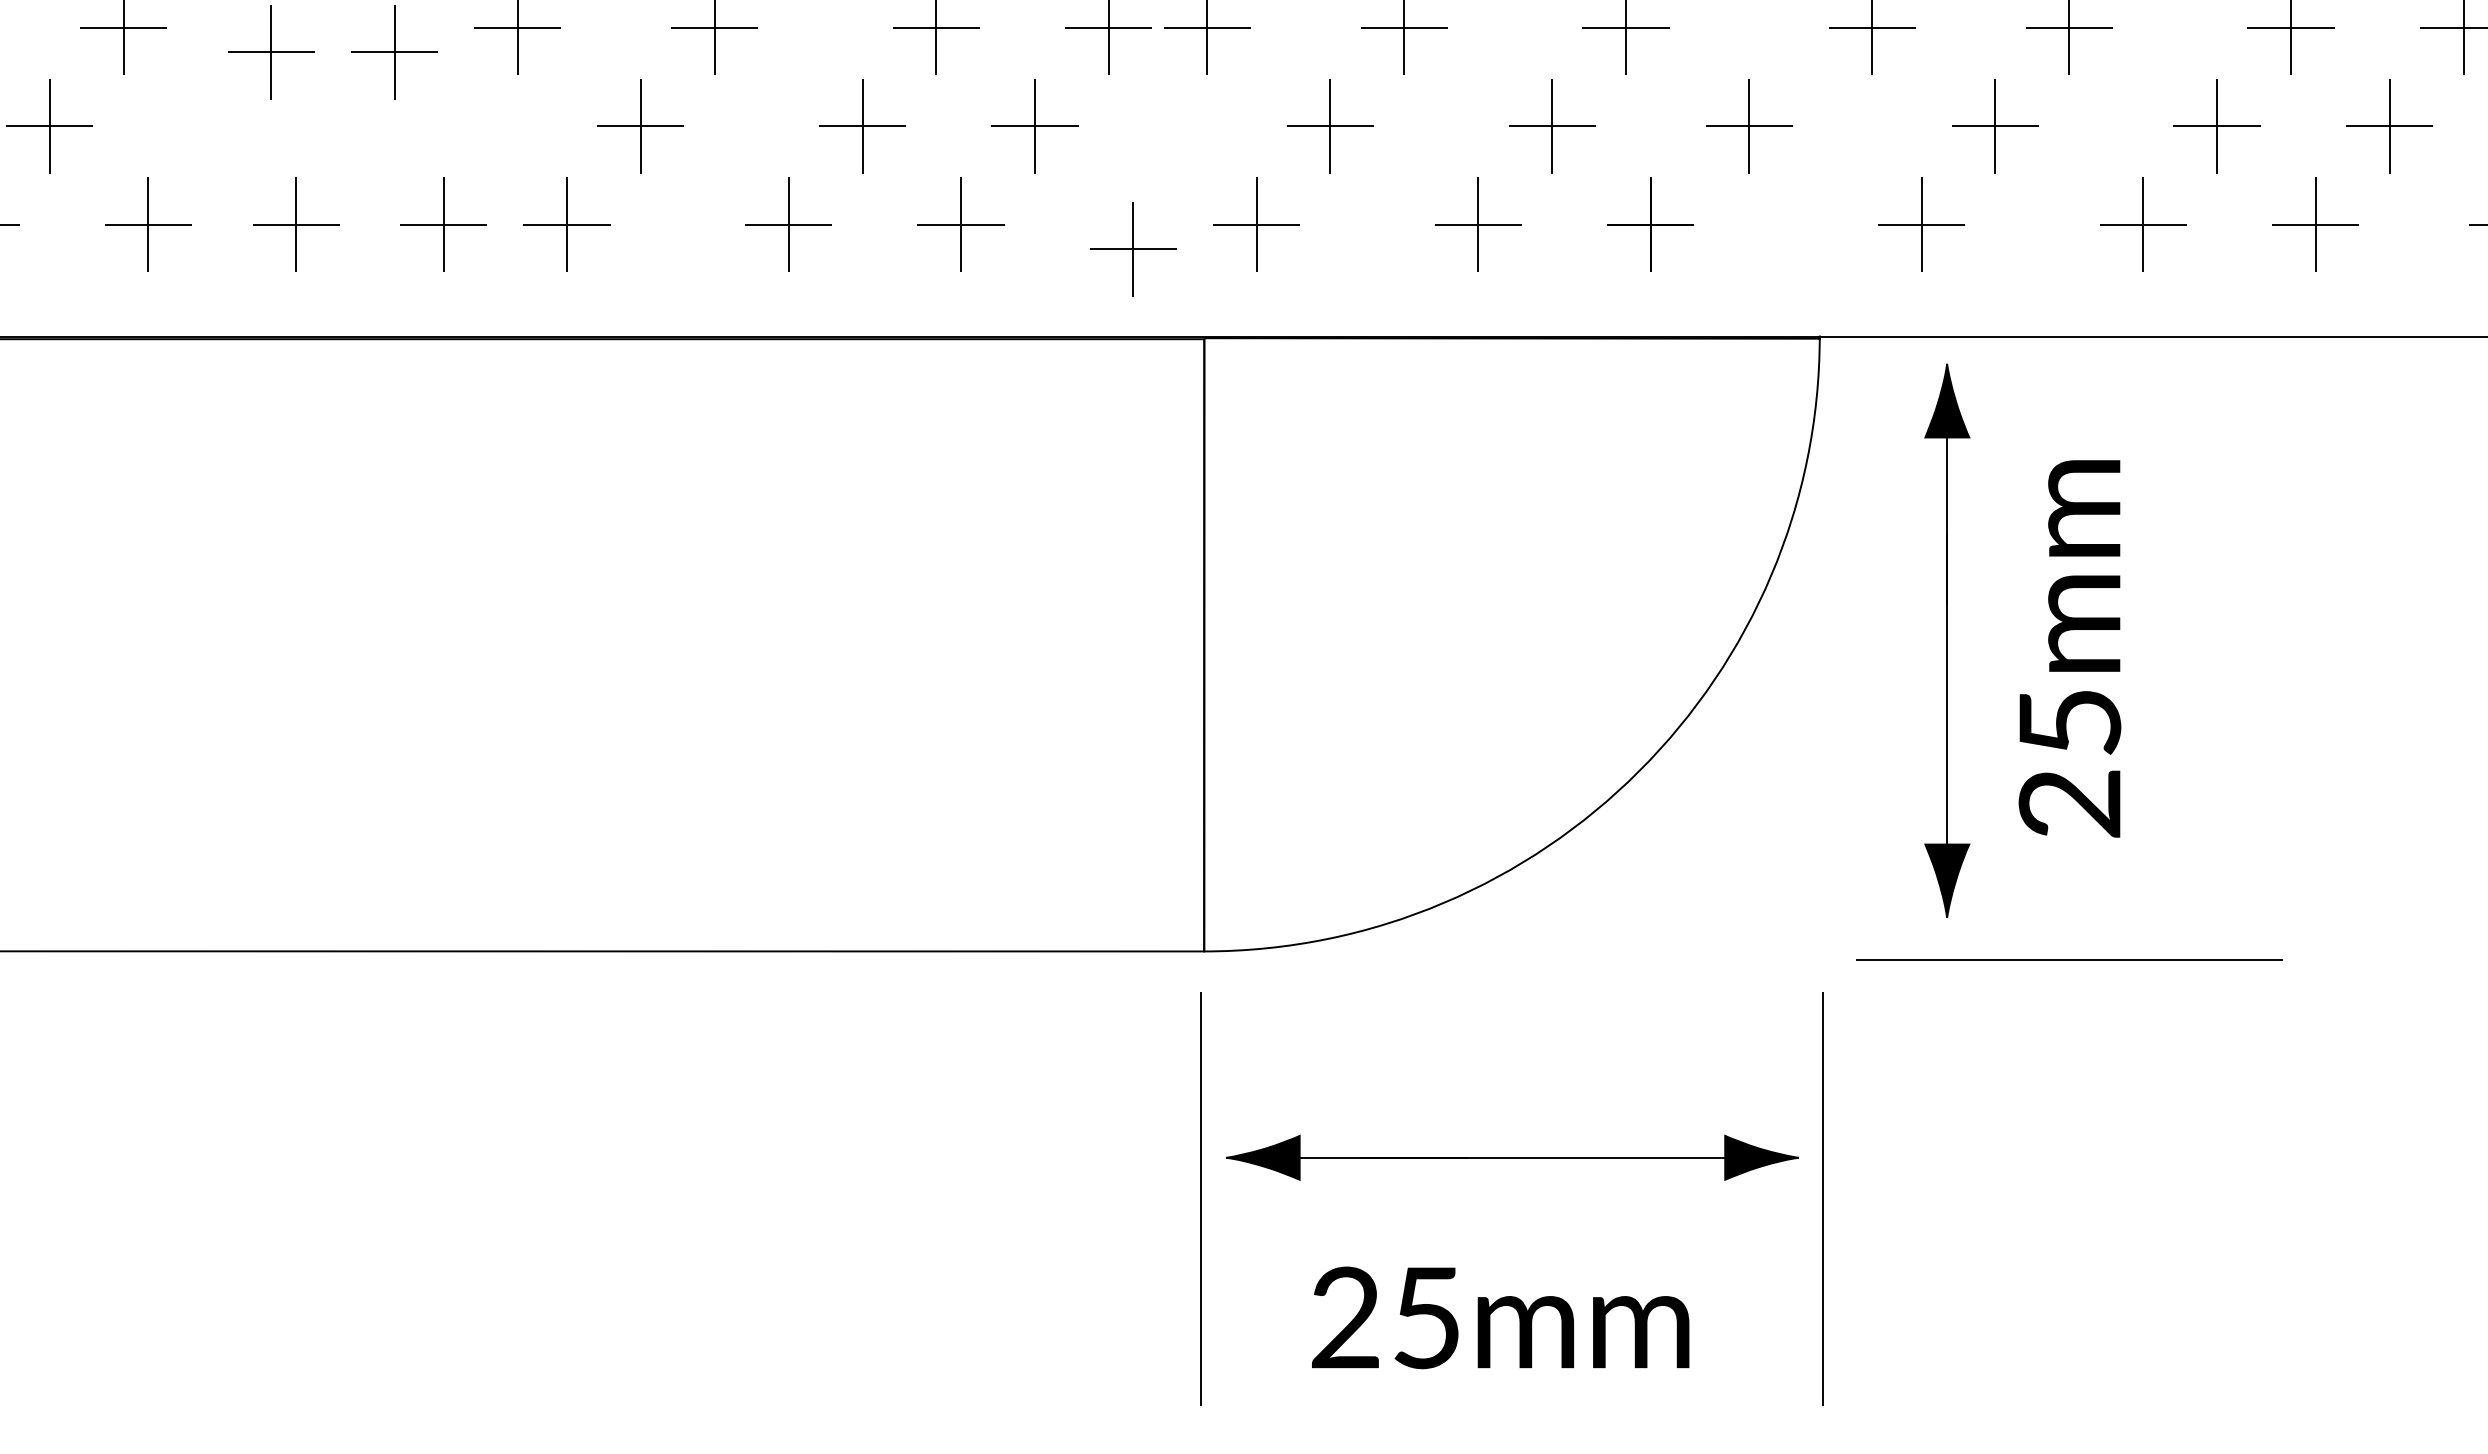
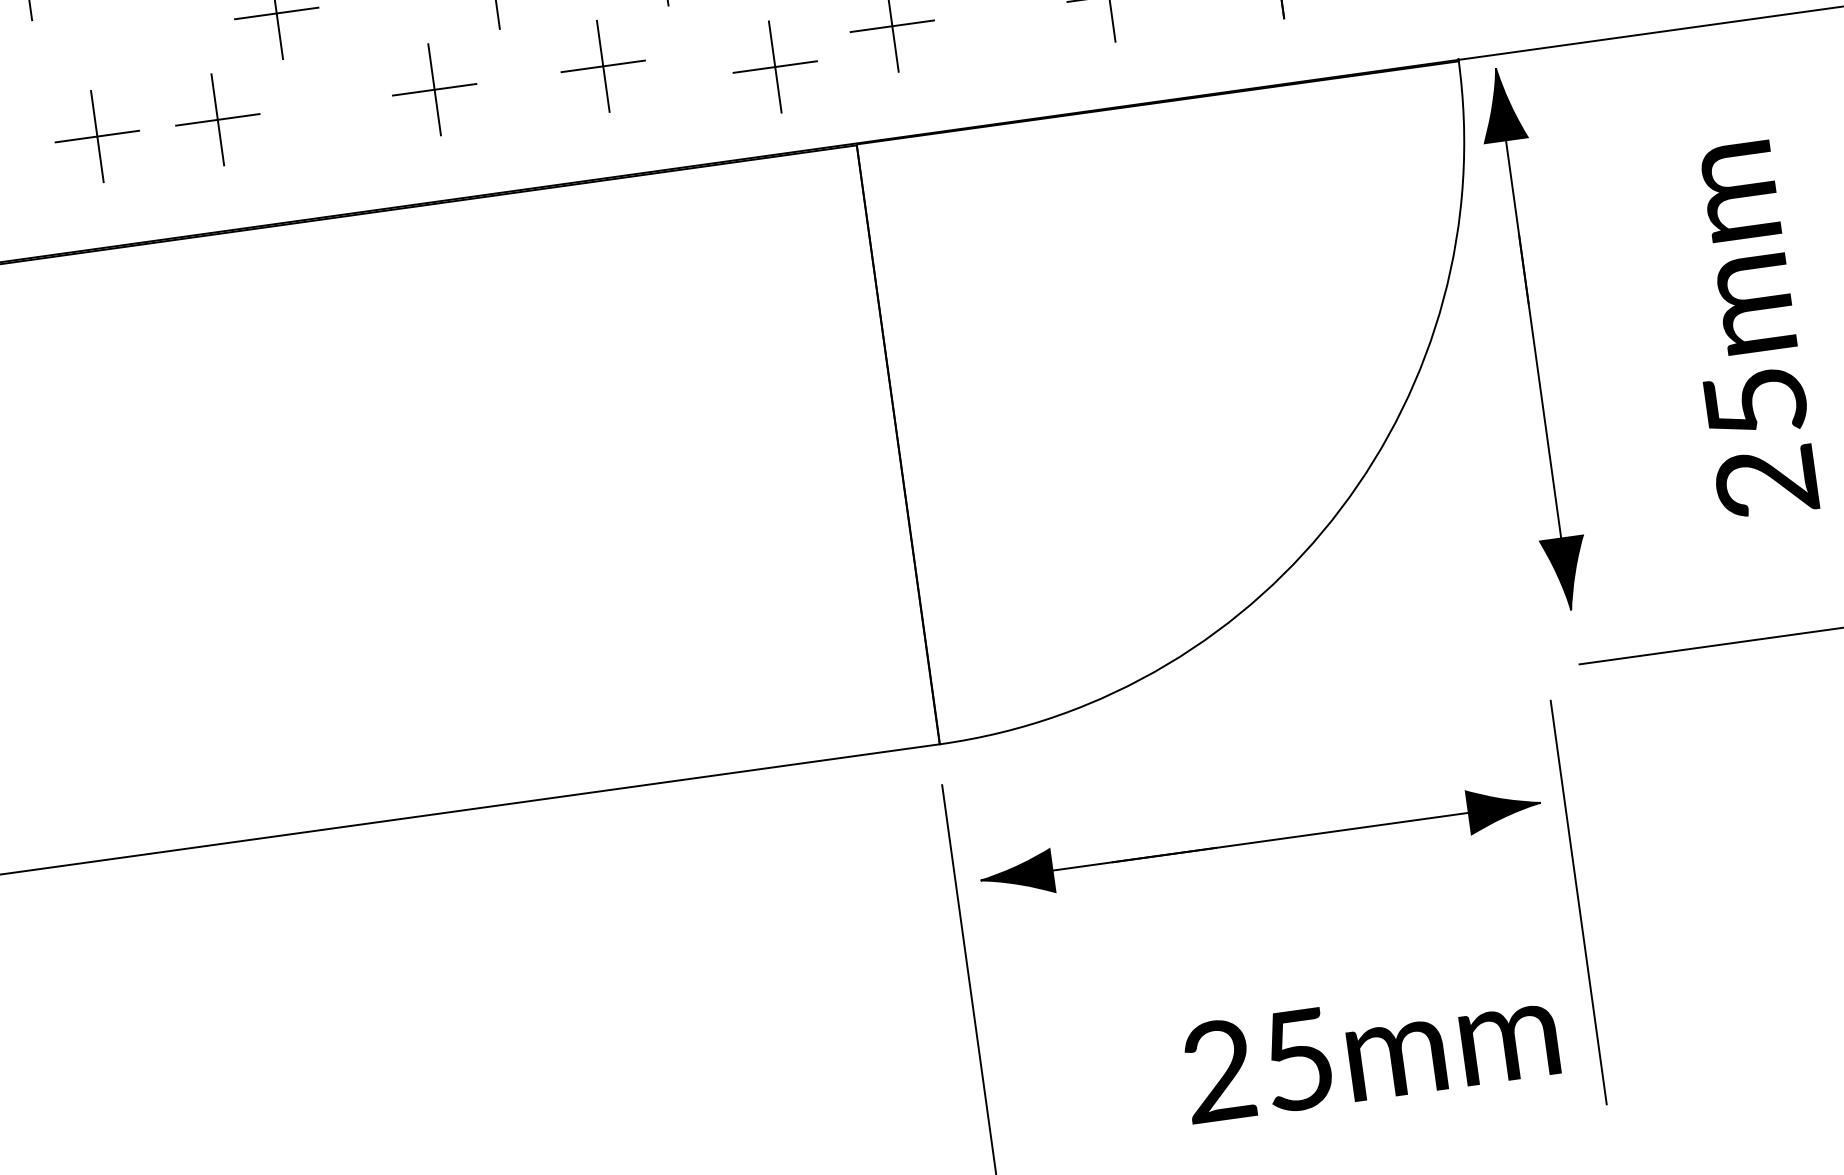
part: (1947, 640) -> (1533, 338), moved
part: (1512, 1157) -> (1260, 841), moved
text: (1500, 1317) -> (1370, 1049), moved

